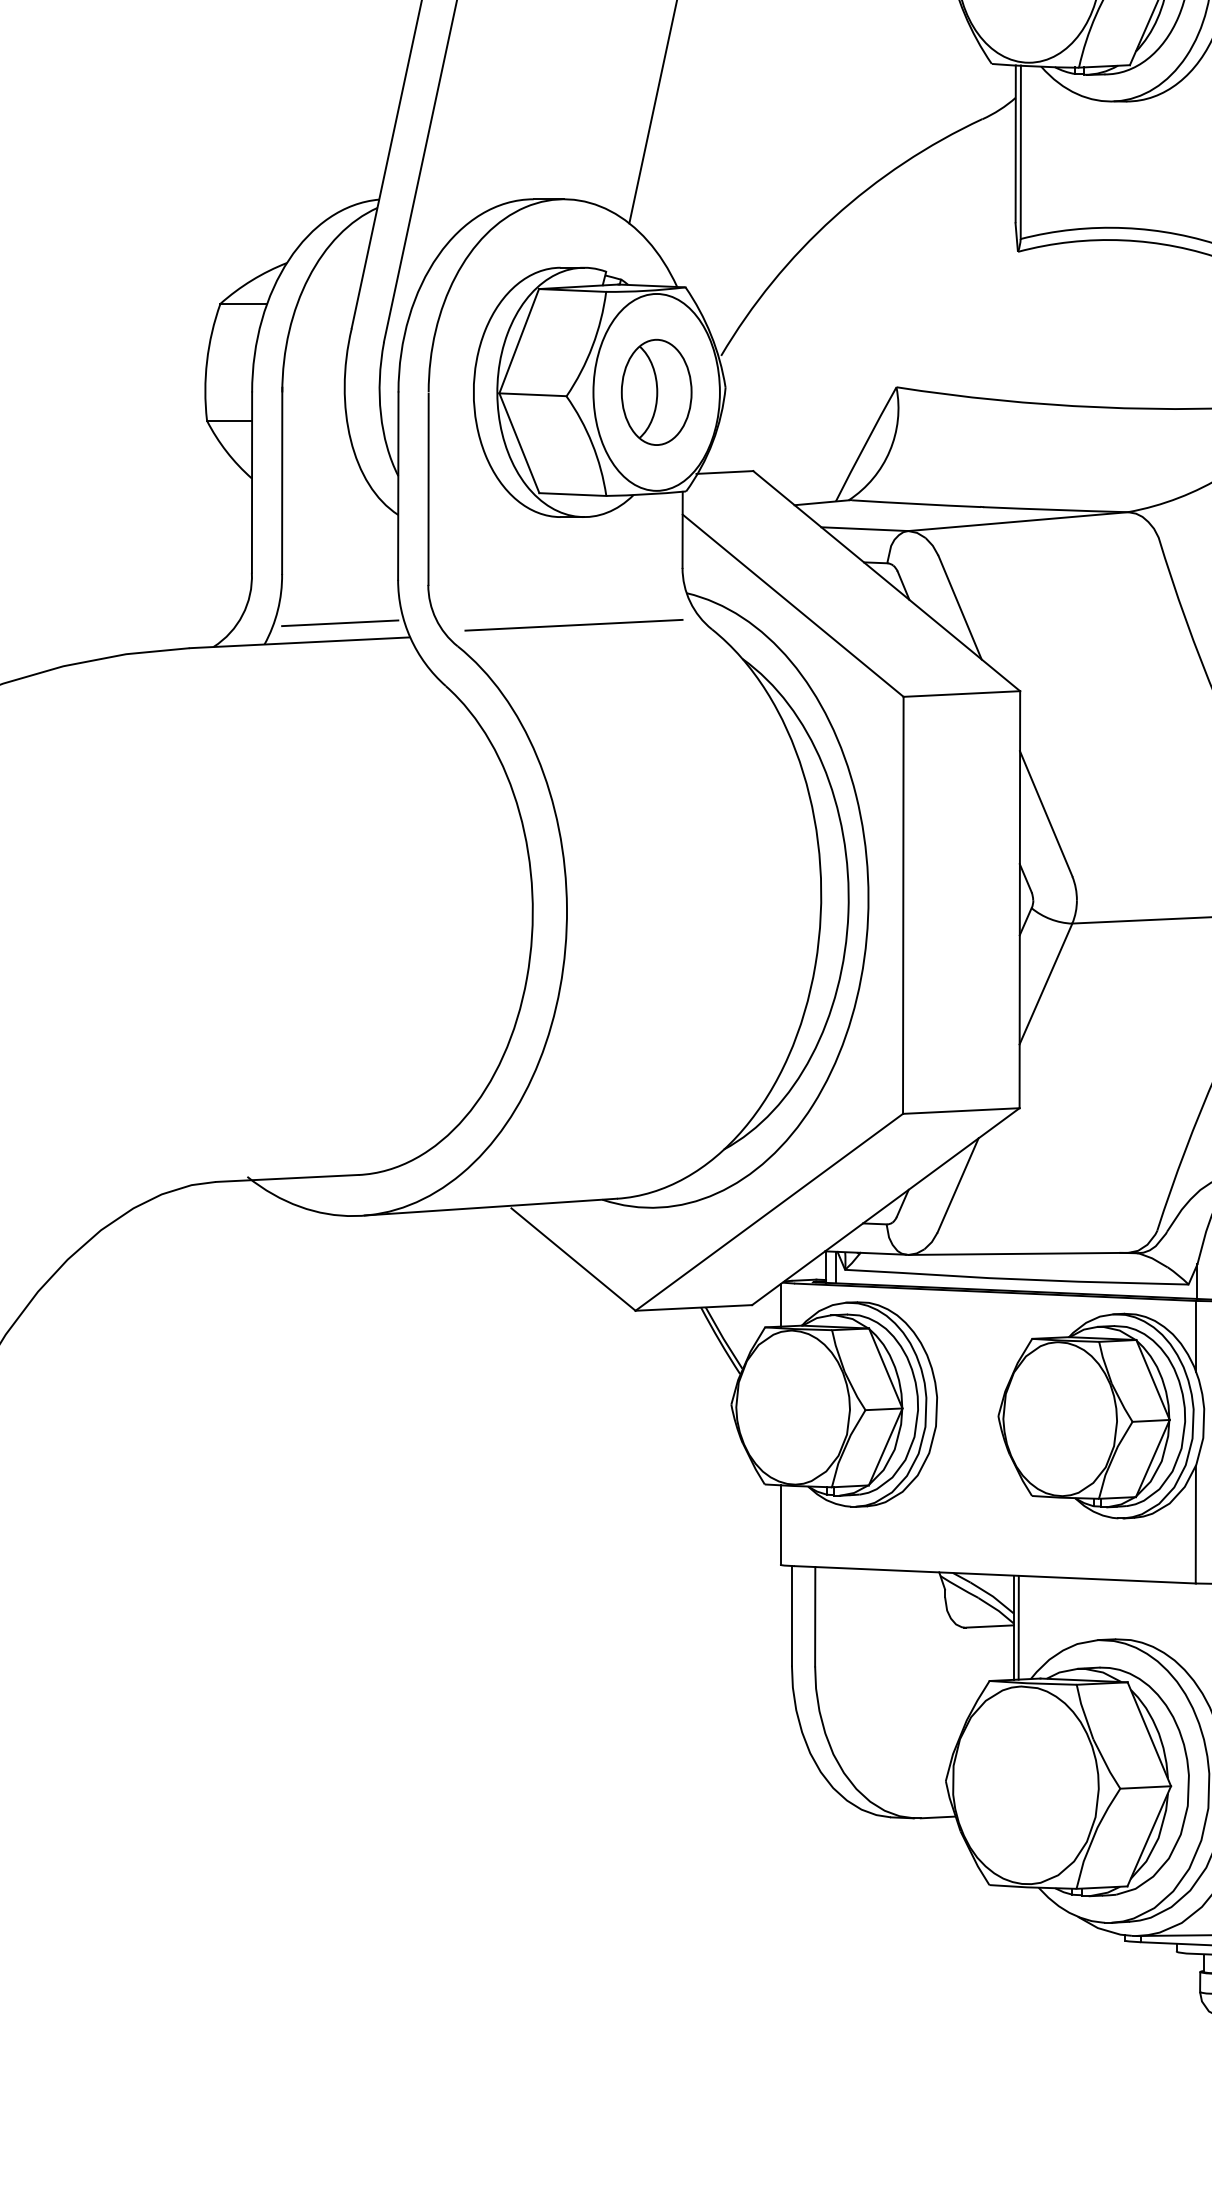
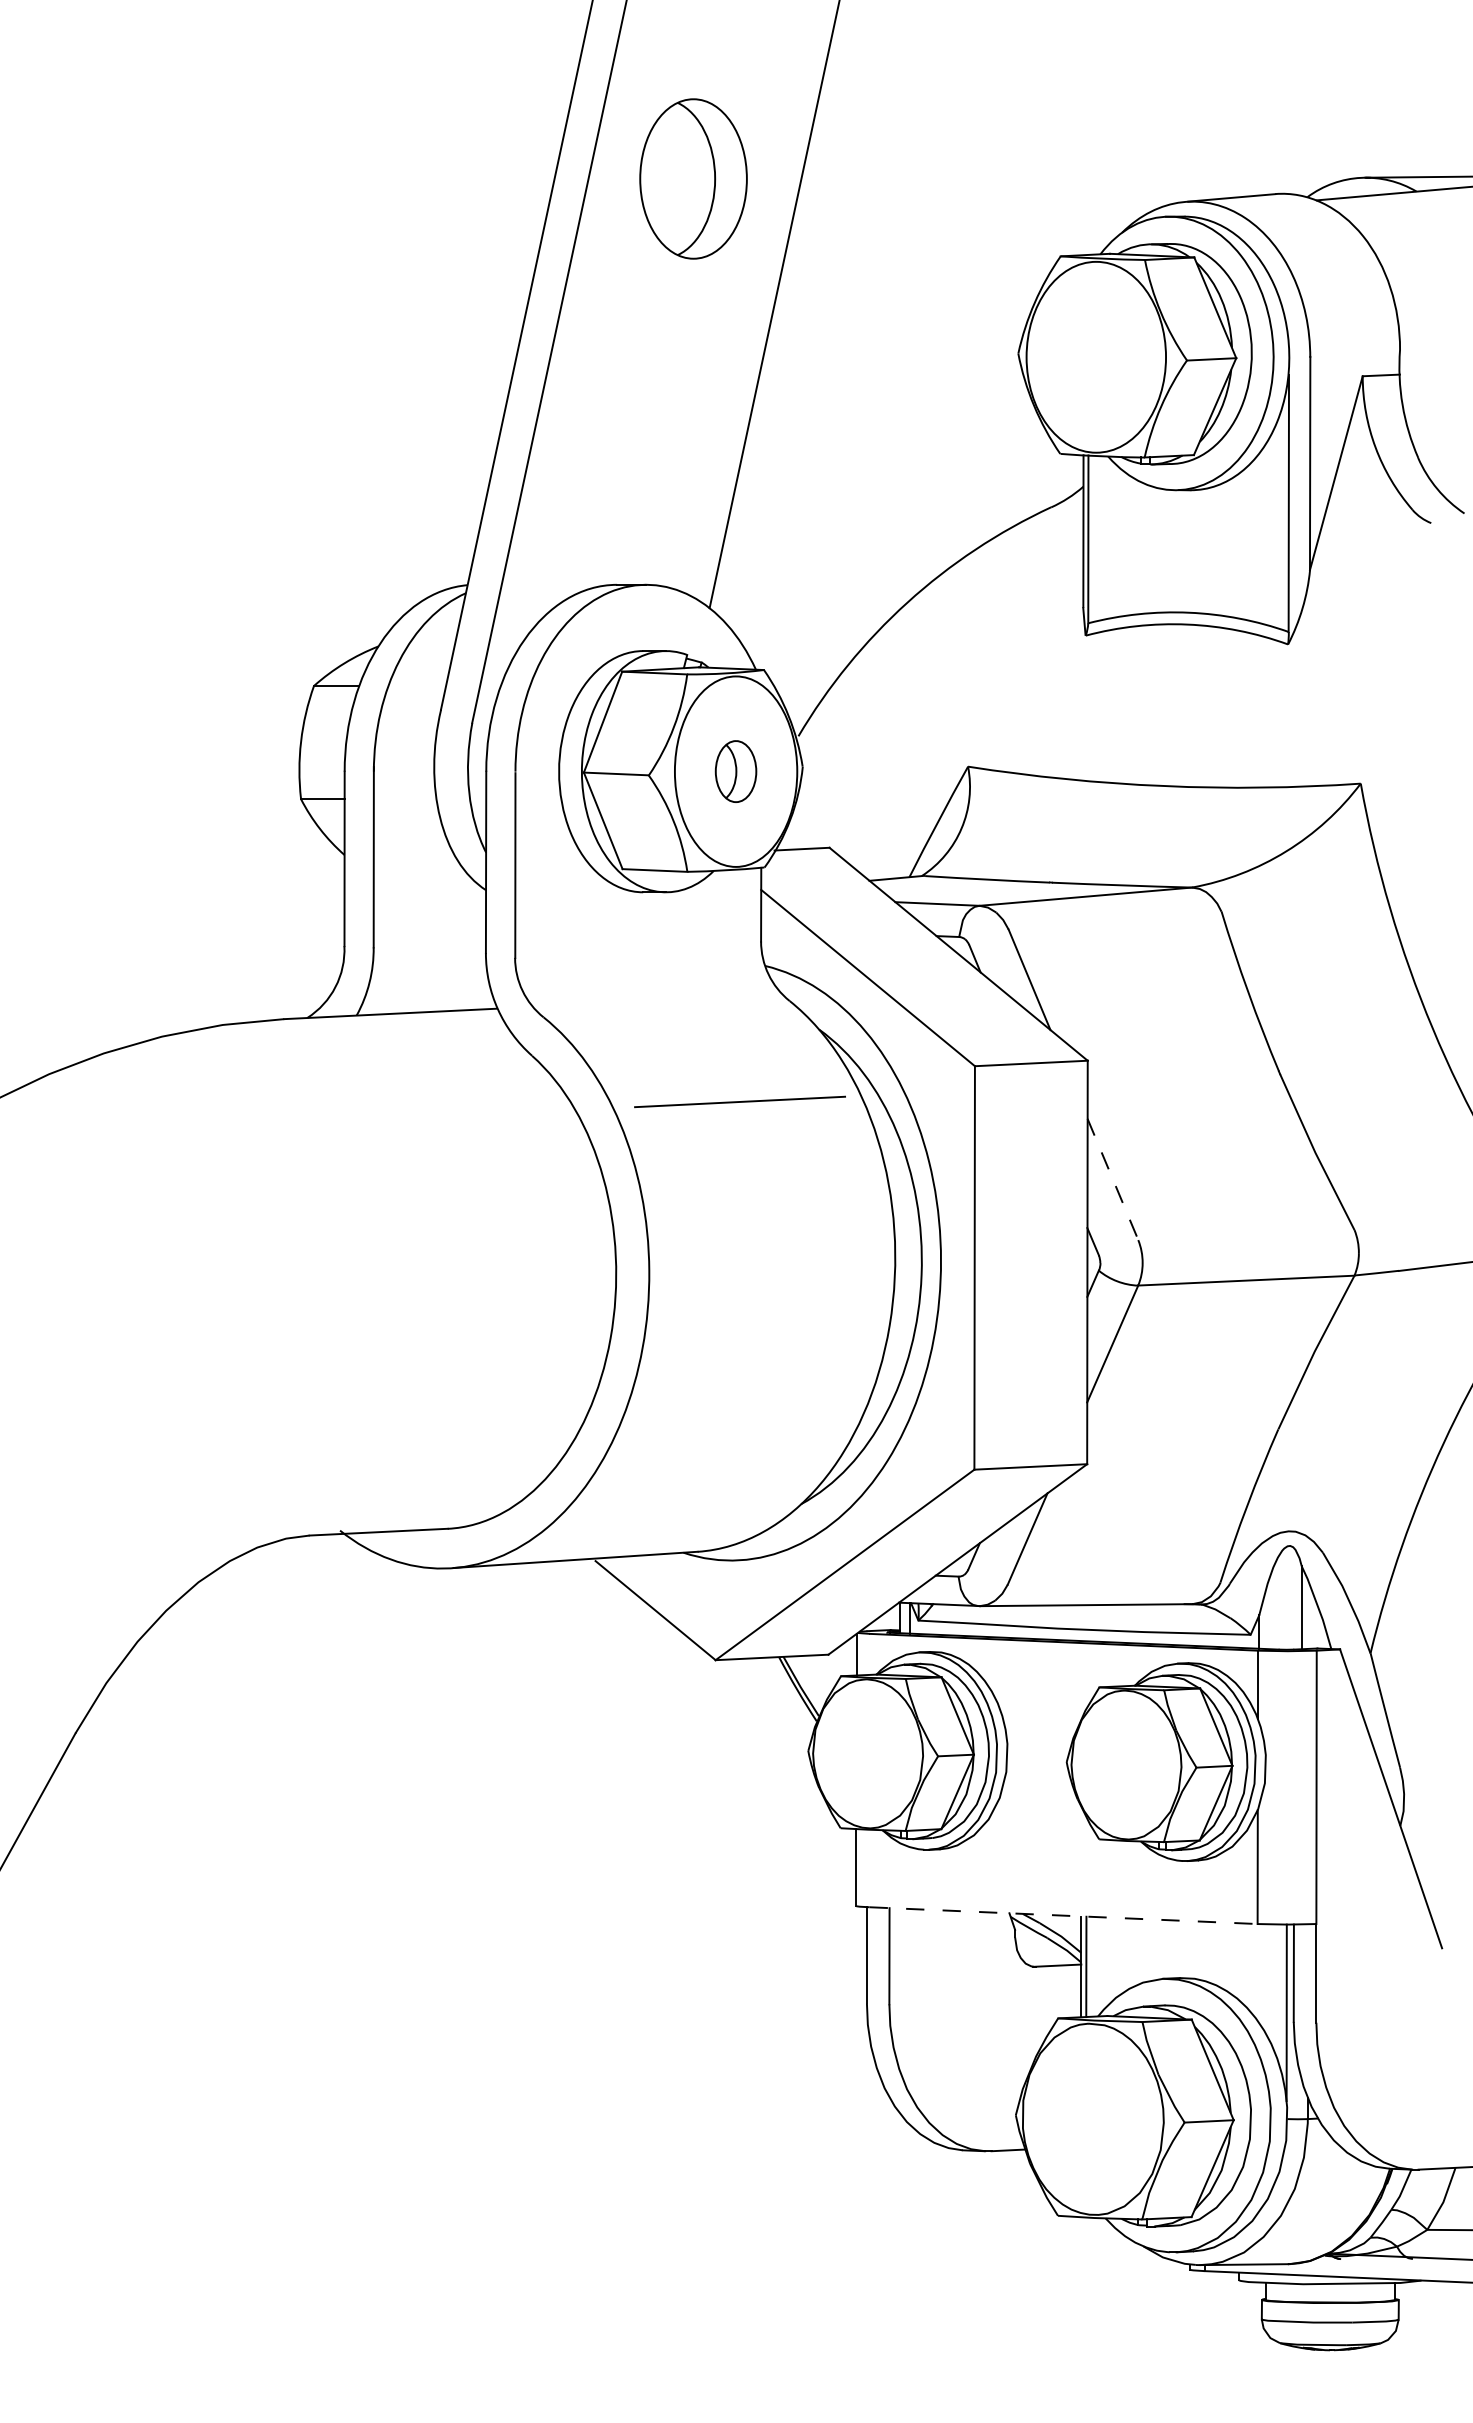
part: (656, 392) -> (735, 771), size x0.6
line: (339, 622) -> (429, 994), removed
line: (573, 624) -> (739, 1101), moved
line: (1045, 813) -> (1112, 1179), solid -> dashed
line: (996, 1574) -> (1064, 1915), solid -> dashed

